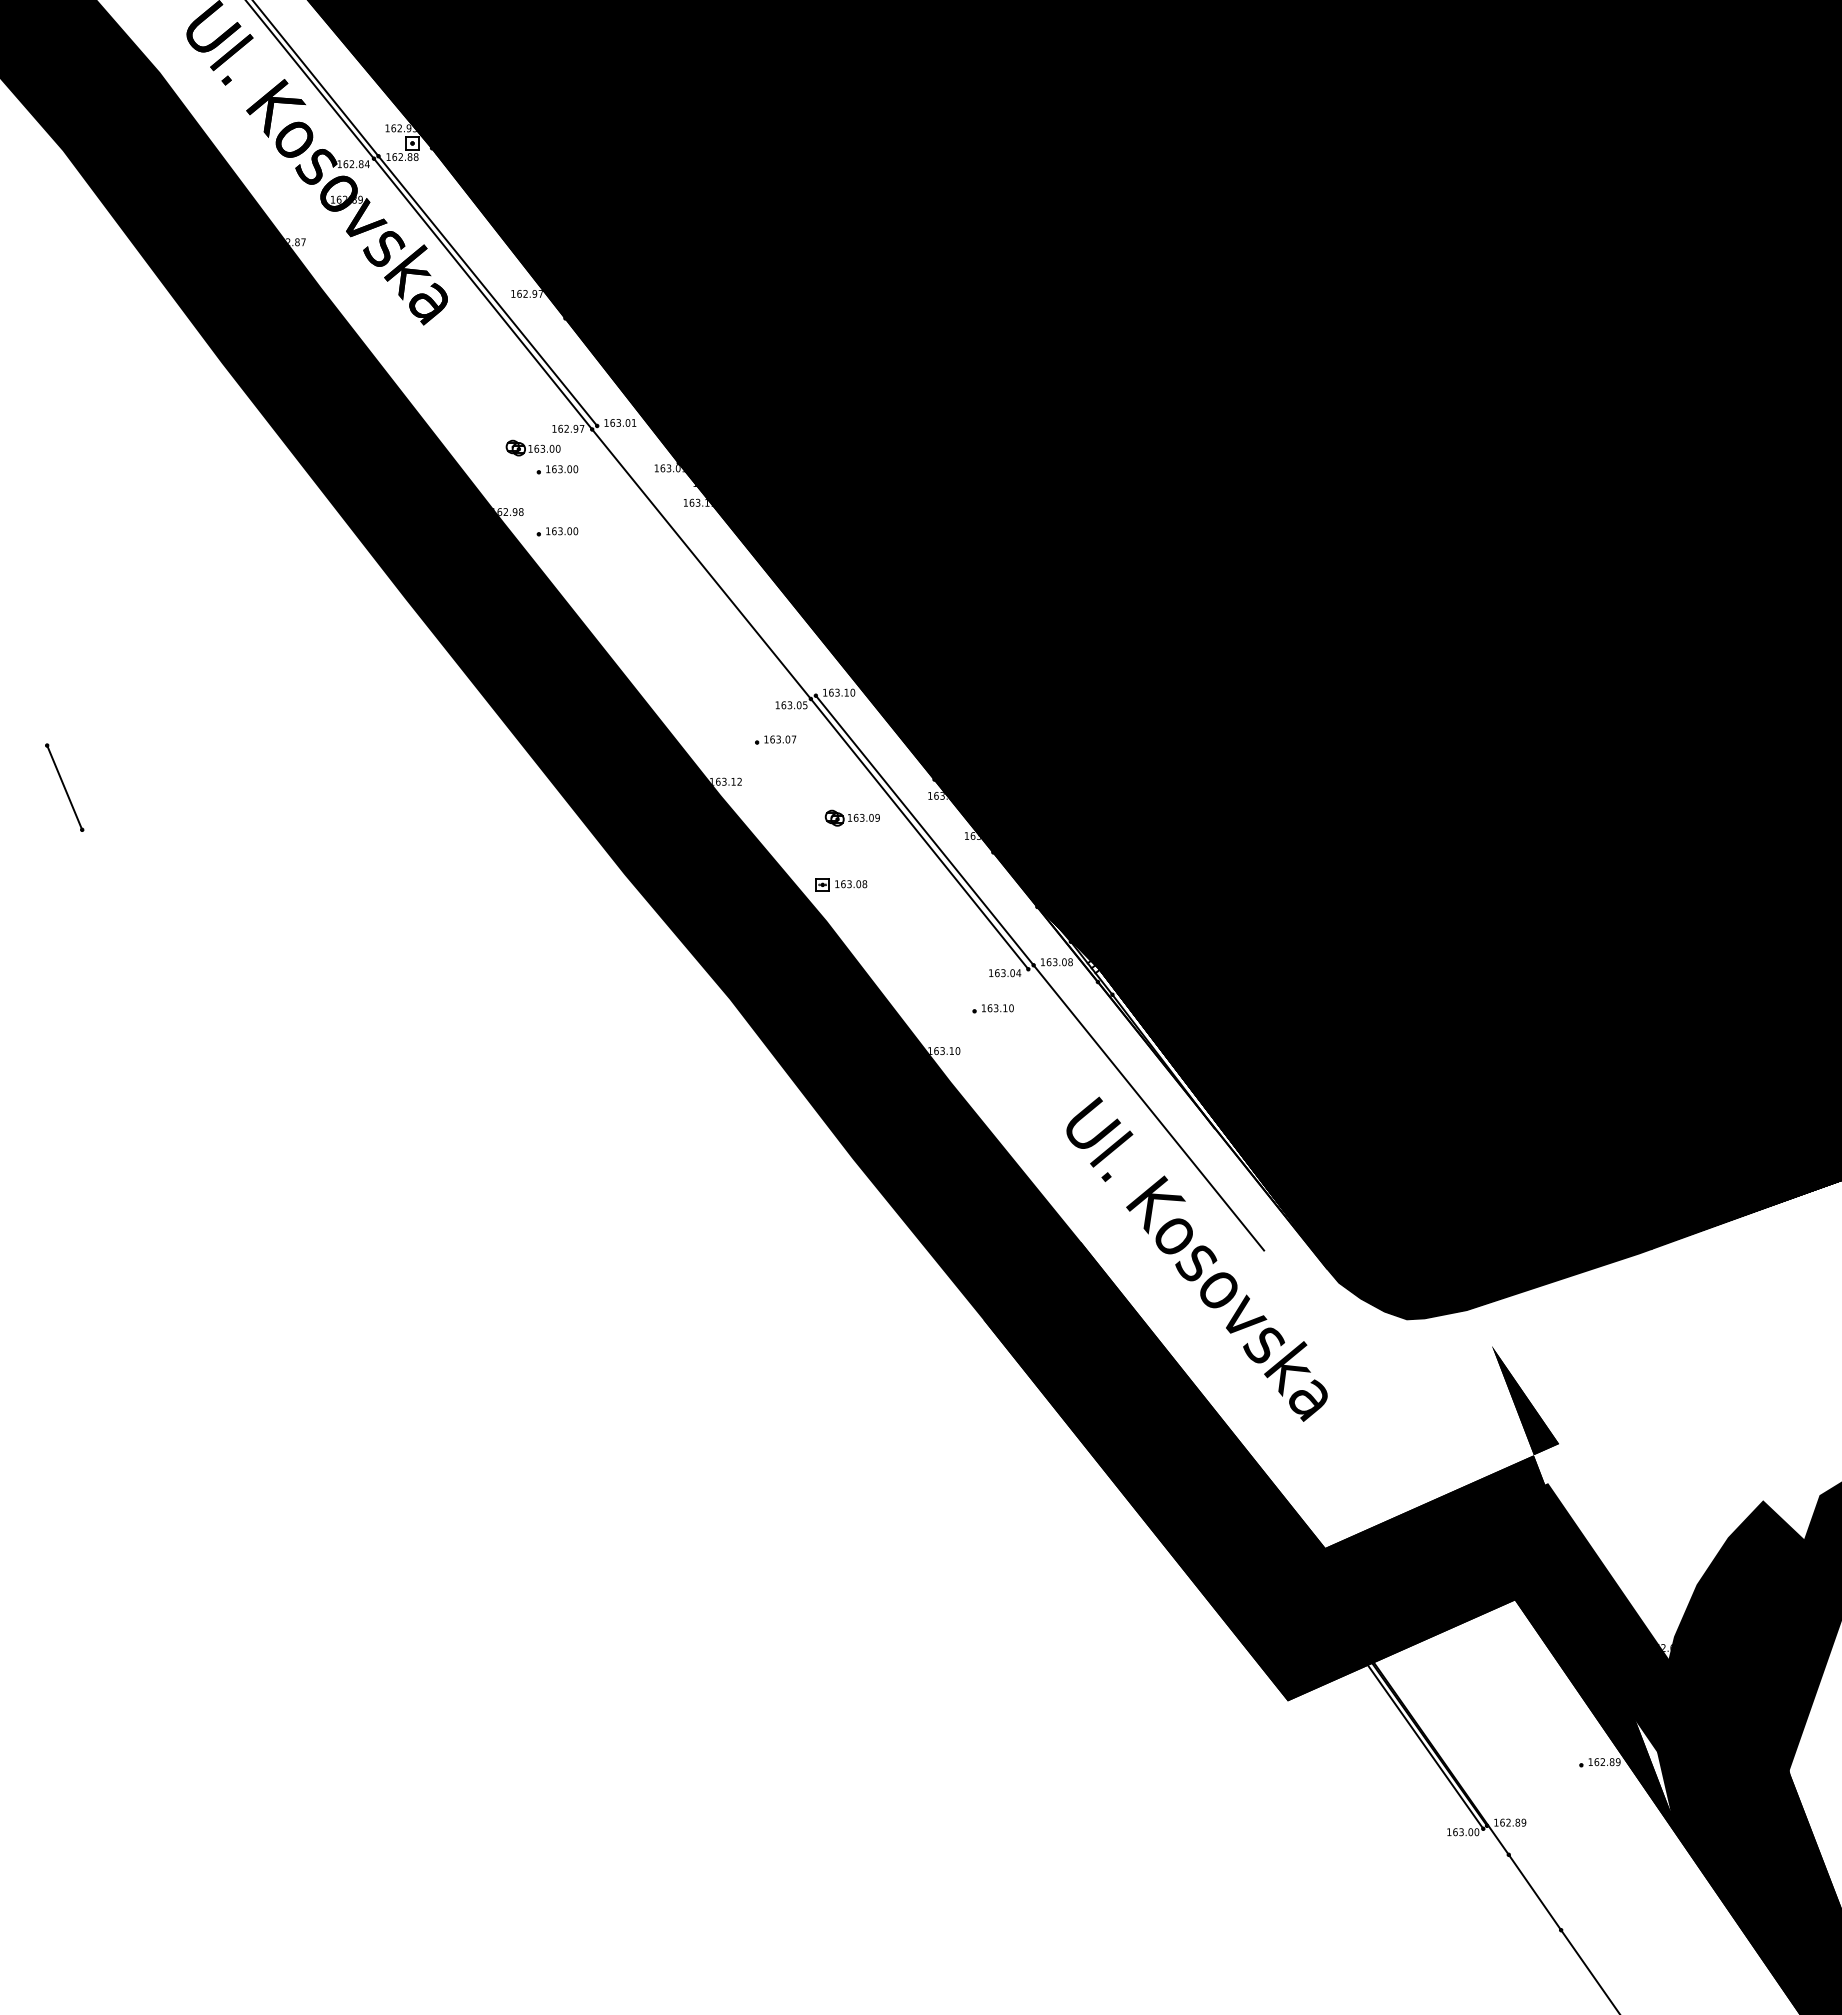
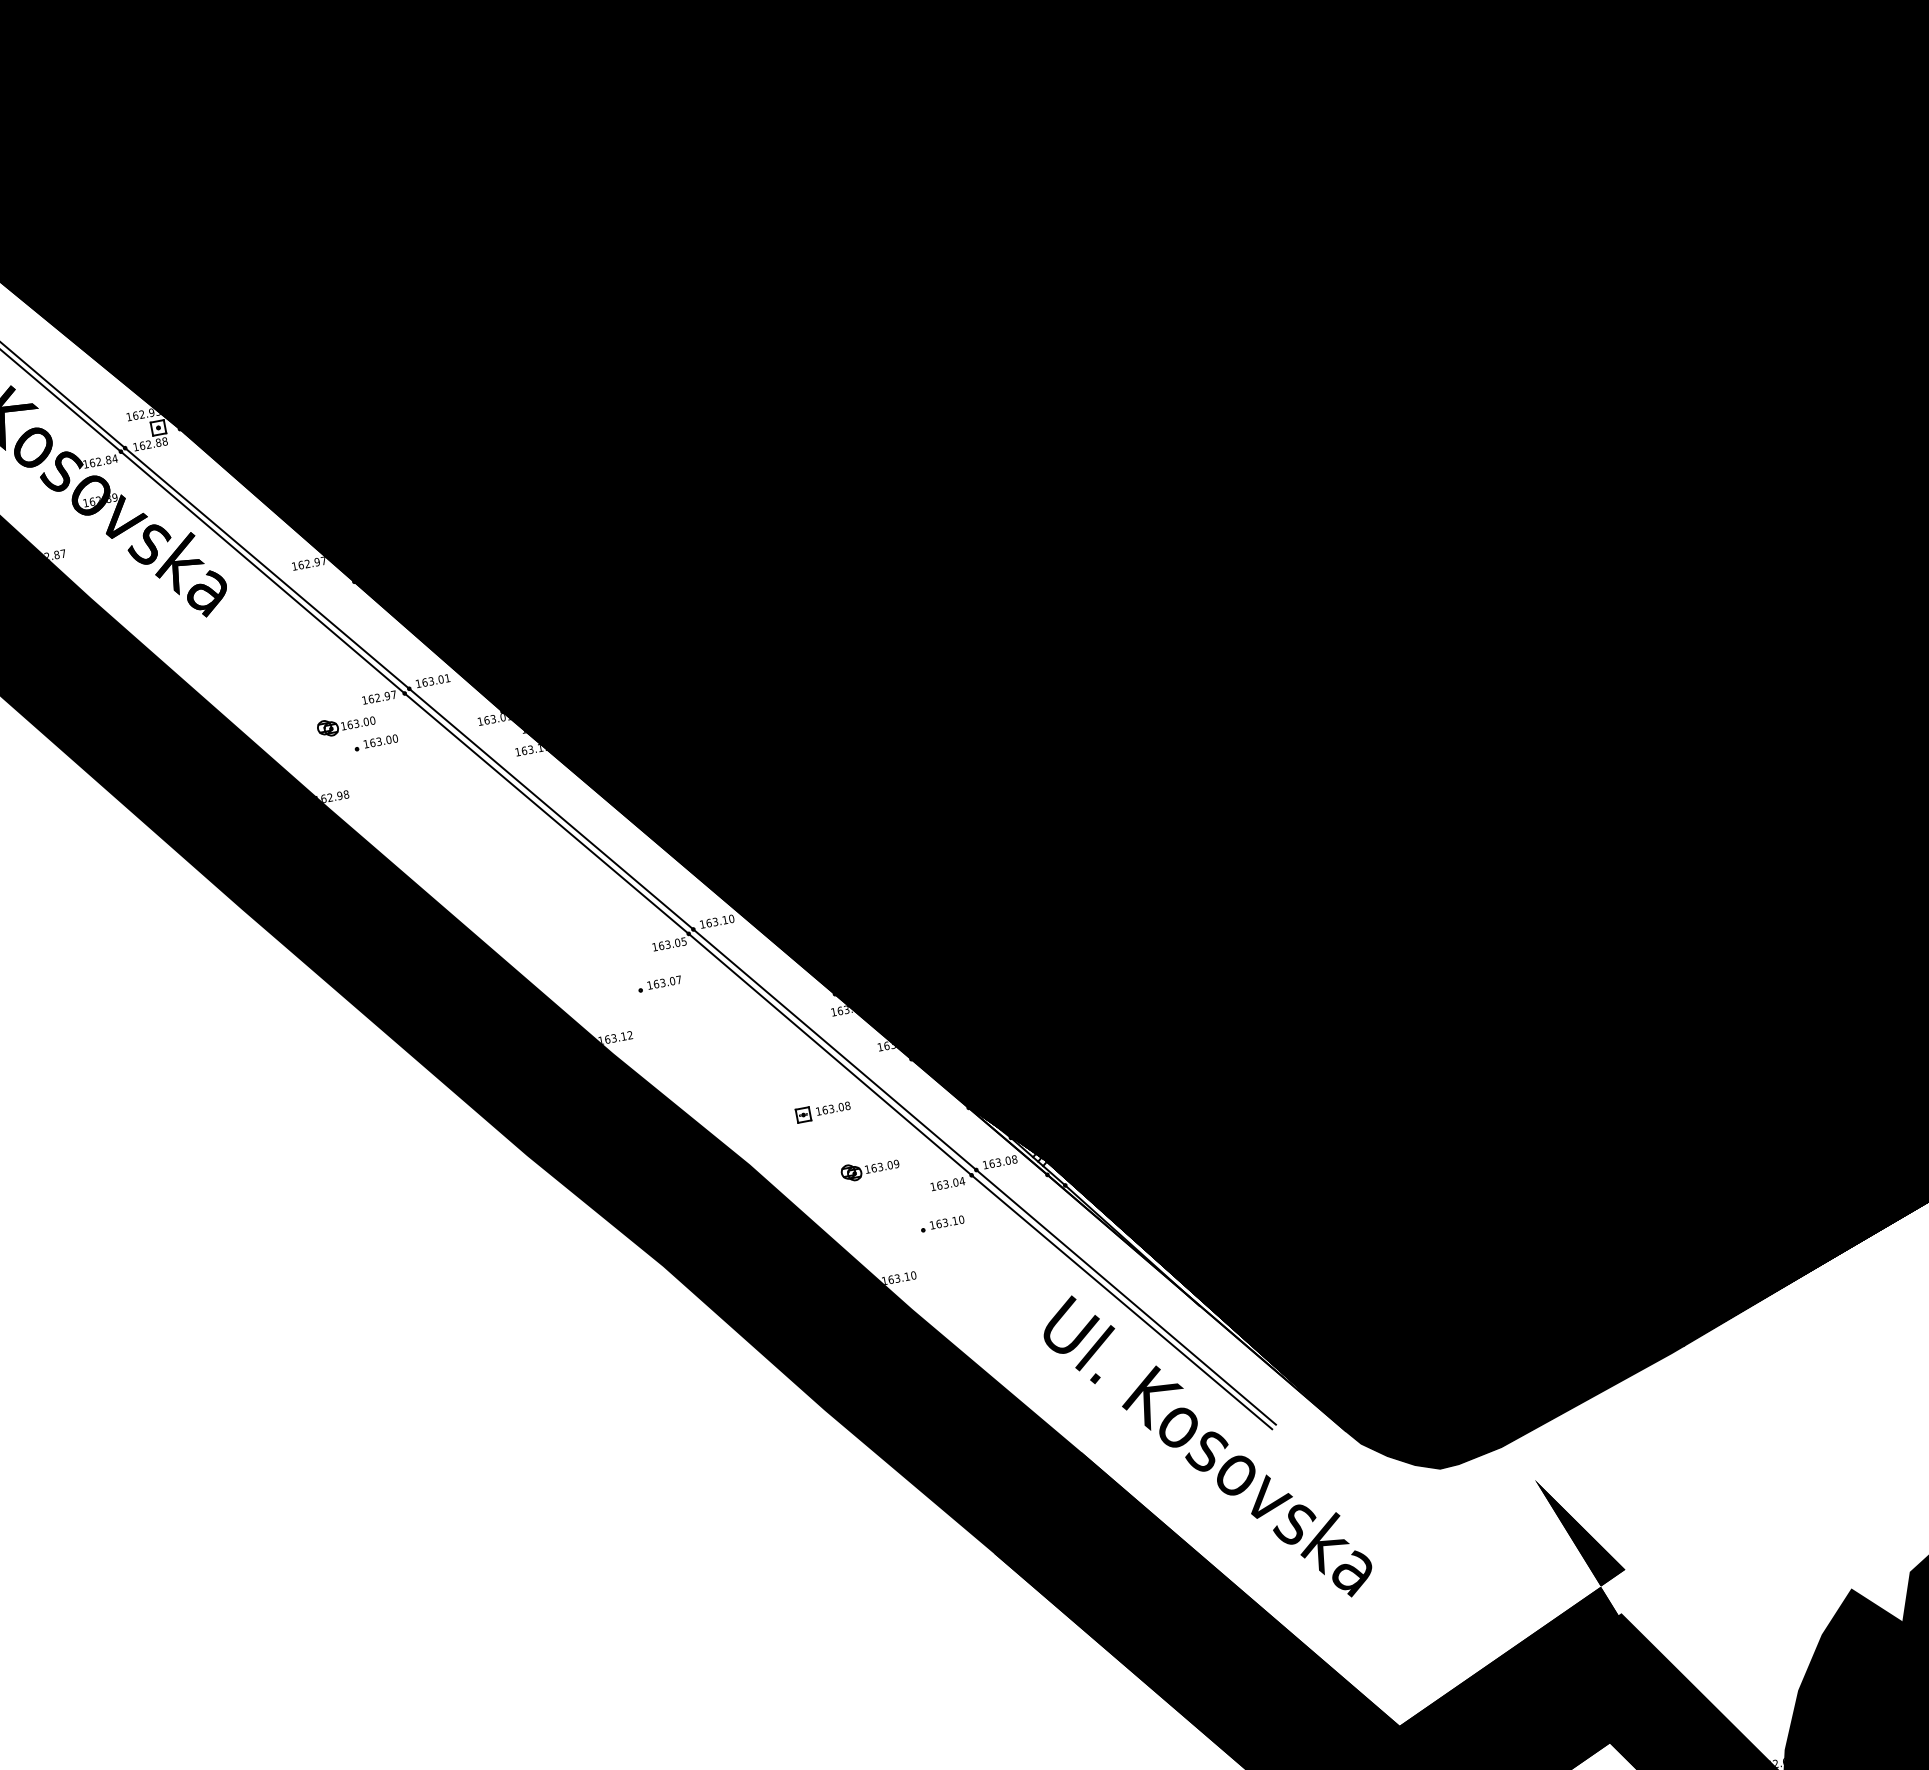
part: (557, 531) -> (388, 807), removed
line: (706, 560) -> (551, 808), added
part: (851, 817) -> (869, 1168), moved
part: (841, 884) -> (823, 1110), moved
line: (1143, 1111) -> (1121, 1302), added

